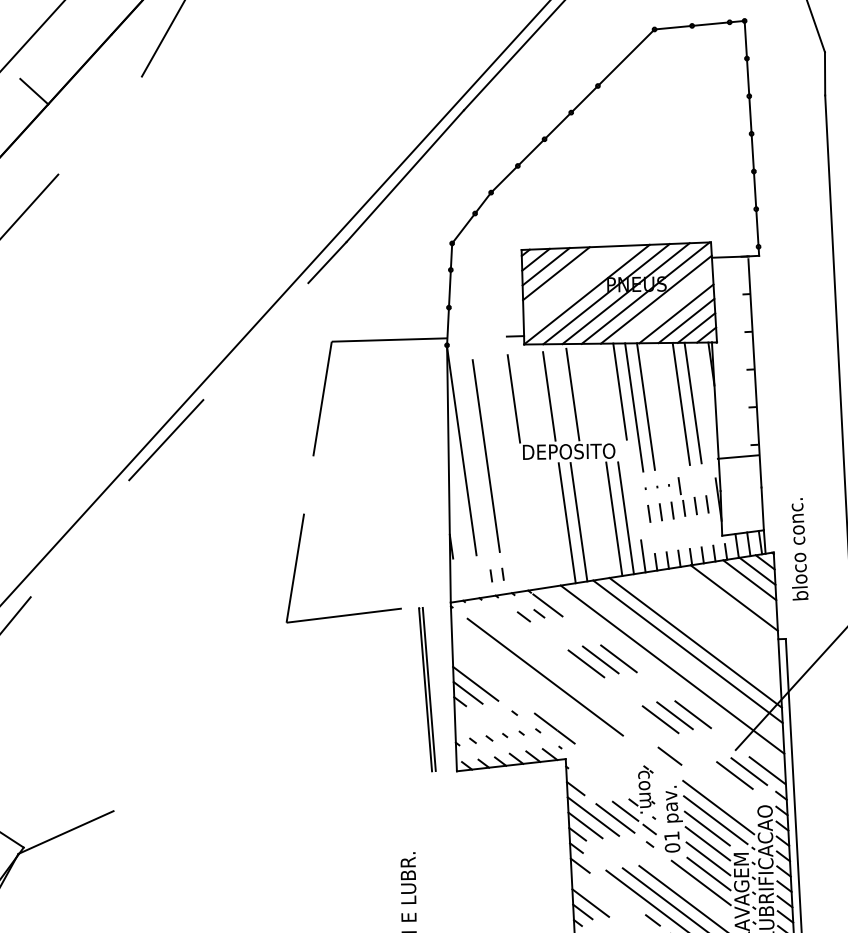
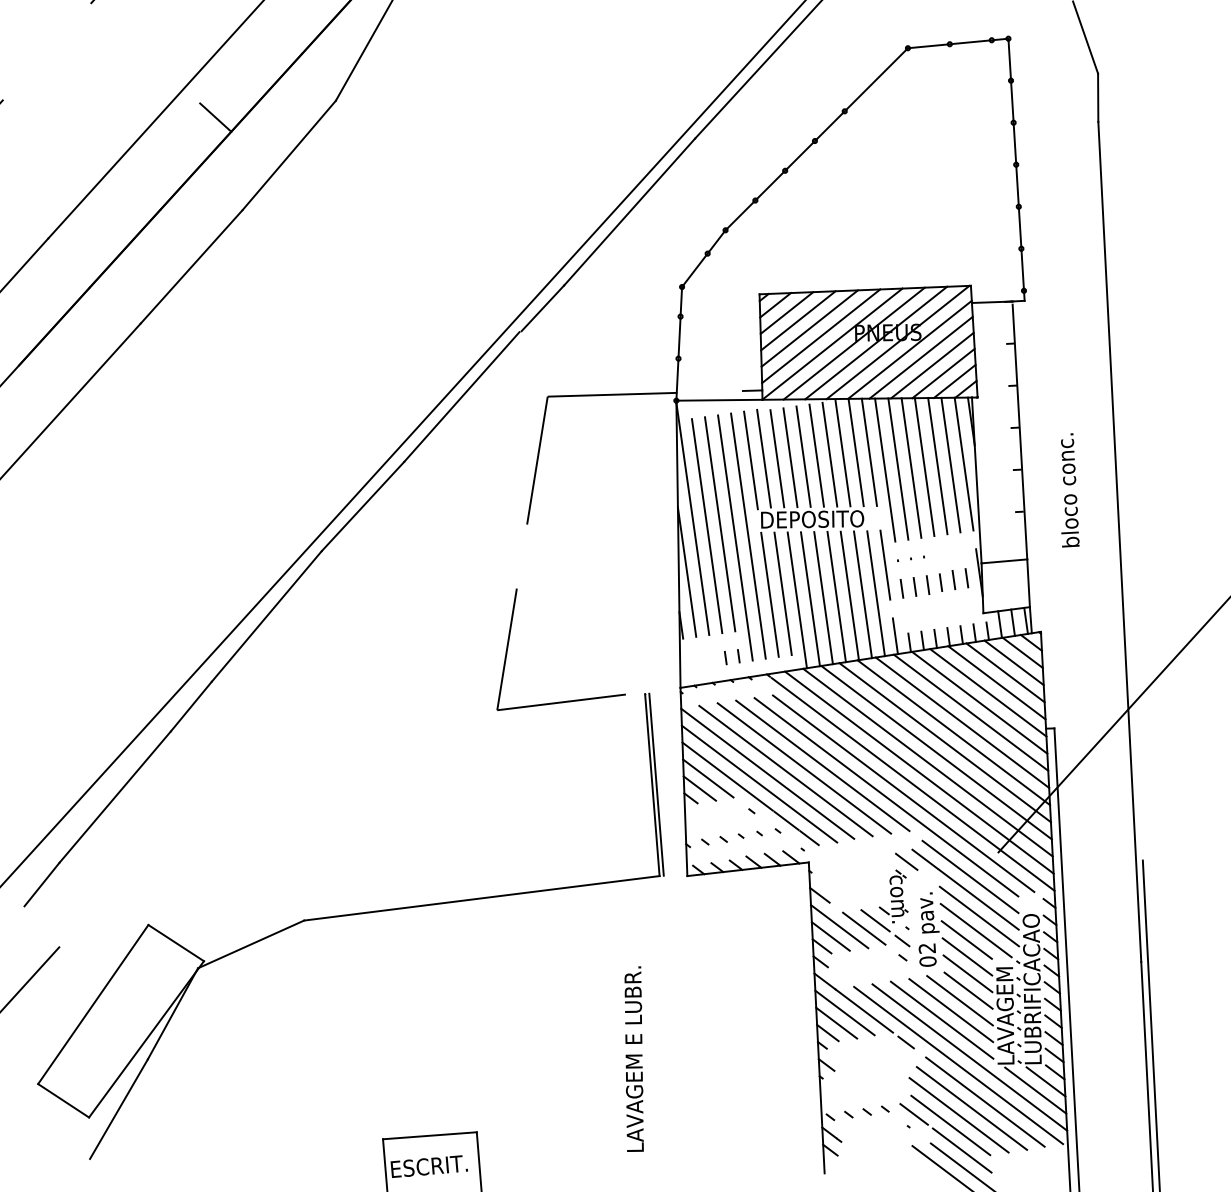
line: (99, 125) -> (288, 155), added
line: (566, 280) -> (809, 328), added
line: (577, 287) -> (821, 336), added
line: (665, 306) -> (920, 357), added
line: (254, 341) -> (461, 396), added
line: (485, 344) -> (719, 399), added
line: (607, 391) -> (855, 452), added
line: (595, 392) -> (842, 453), added
line: (584, 393) -> (829, 454), added
line: (560, 395) -> (803, 456), added
line: (525, 397) -> (763, 458), added
line: (537, 397) -> (777, 458), added
line: (704, 401) -> (963, 463), added
line: (657, 405) -> (911, 467), added
line: (669, 405) -> (924, 467), added
line: (738, 457) -> (1004, 561), moved
line: (474, 458) -> (706, 526), added
line: (511, 466) -> (748, 535), added
line: (500, 467) -> (735, 537), added
line: (679, 485) -> (935, 557), removed
line: (634, 492) -> (885, 564), added
line: (456, 498) -> (686, 571), added
line: (530, 518) -> (769, 594), added
line: (542, 518) -> (782, 593), added
line: (602, 519) -> (849, 595), added
line: (590, 520) -> (836, 596), added
line: (554, 524) -> (796, 600), added
line: (79, 538) -> (266, 616), added
text: (800, 549) -> (1070, 490), moved
line: (742, 588) -> (1005, 672), added
line: (726, 606) -> (988, 692), added
line: (718, 615) -> (979, 702), added
line: (710, 624) -> (970, 712), added
line: (703, 633) -> (962, 722), added
line: (680, 660) -> (936, 752), added
line: (578, 672) -> (822, 765), added
line: (561, 674) -> (804, 768), added
line: (664, 678) -> (919, 772), added
line: (528, 679) -> (767, 773), added
line: (492, 682) -> (727, 776), added
line: (521, 688) -> (759, 783), added
line: (659, 689) -> (913, 784), dashed -> solid
line: (650, 697) -> (903, 793), dashed -> solid
line: (635, 700) -> (886, 797), dashed -> solid
line: (653, 758) -> (906, 861), added
line: (710, 771) -> (970, 876), added
line: (272, 791) -> (481, 898), added
line: (717, 792) -> (978, 899), added
text: (671, 836) -> (926, 948), 01 -> 02
line: (615, 891) -> (864, 1010), added
line: (693, 891) -> (951, 1010), added
line: (597, 893) -> (844, 1012), added

